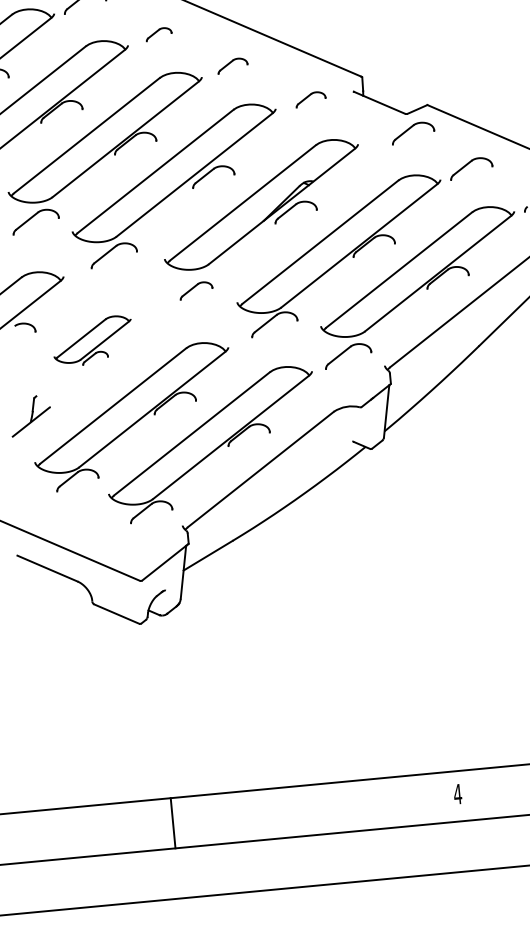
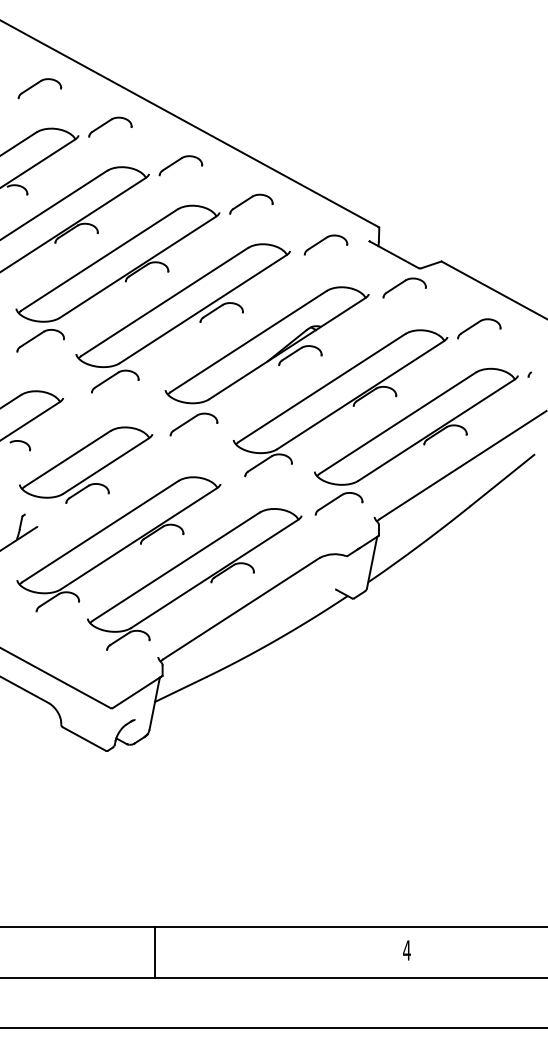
part: (158, 34) -> (180, 165), size x1.67
part: (232, 65) -> (251, 203), size x1.43
part: (310, 99) -> (325, 244), size x1.43
part: (412, 132) -> (404, 287), moved
part: (195, 290) -> (193, 424), size x1.43
part: (93, 340) -> (86, 464), size x1.67
line: (172, 823) -> (154, 952), moved

